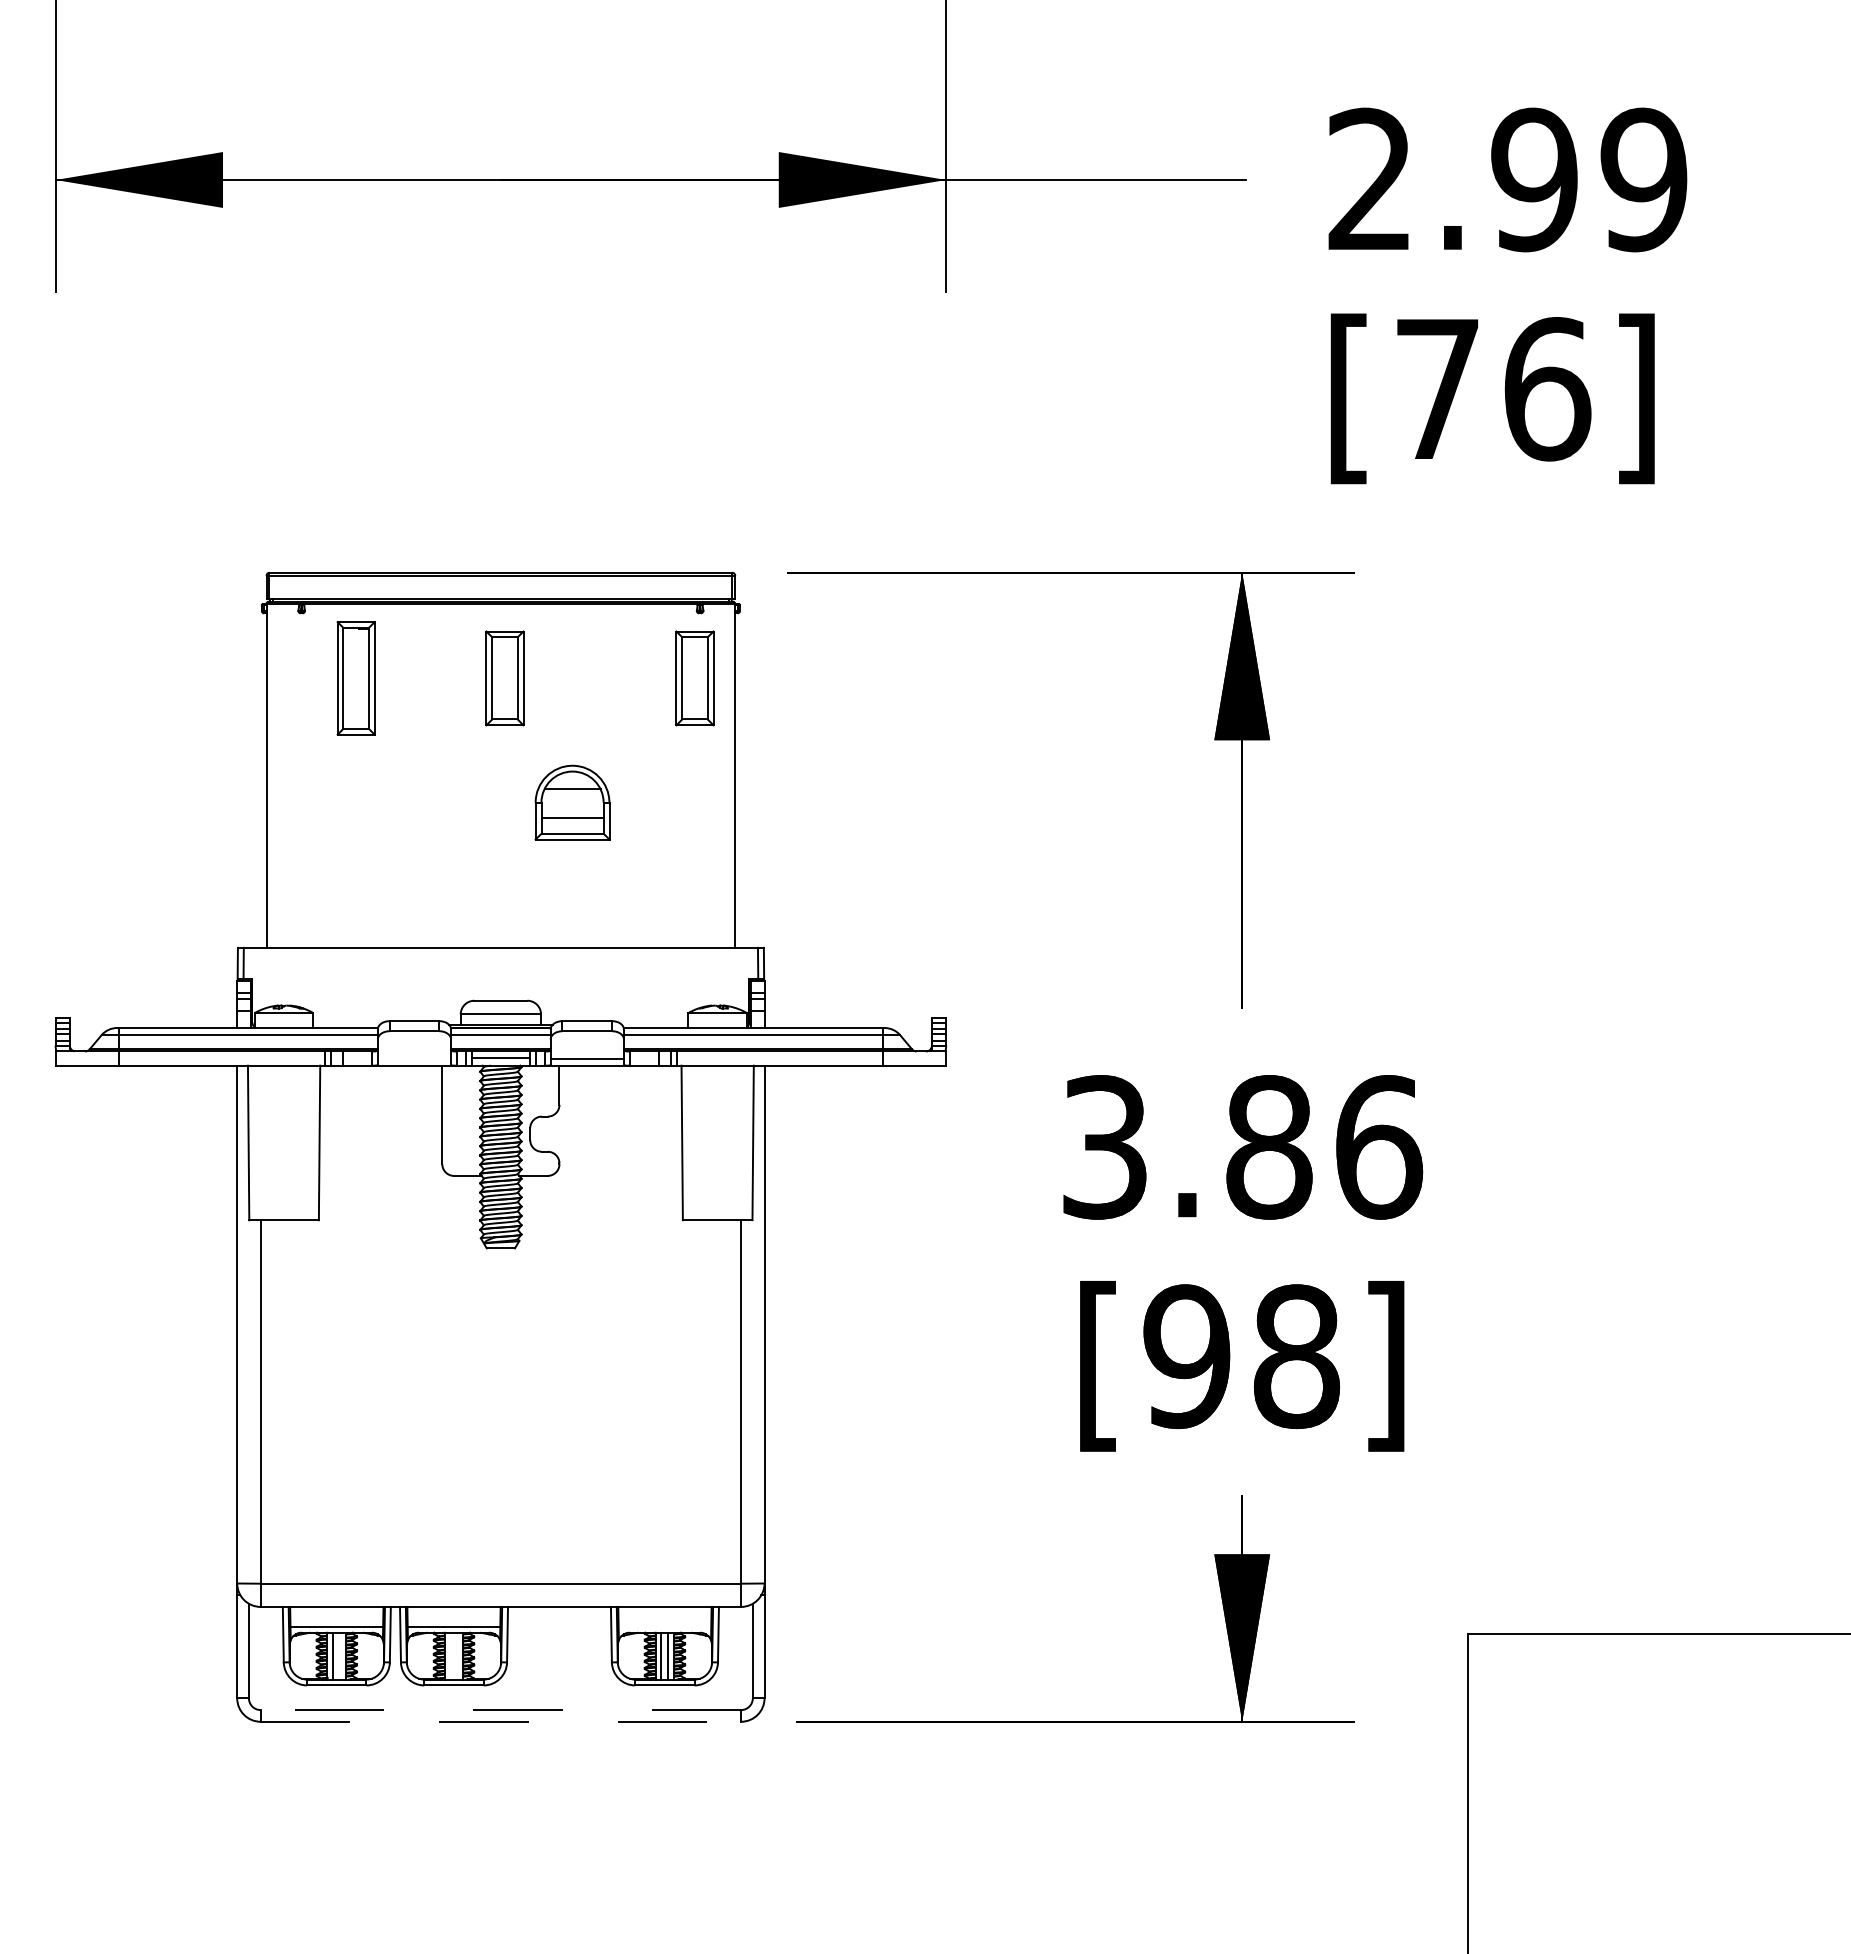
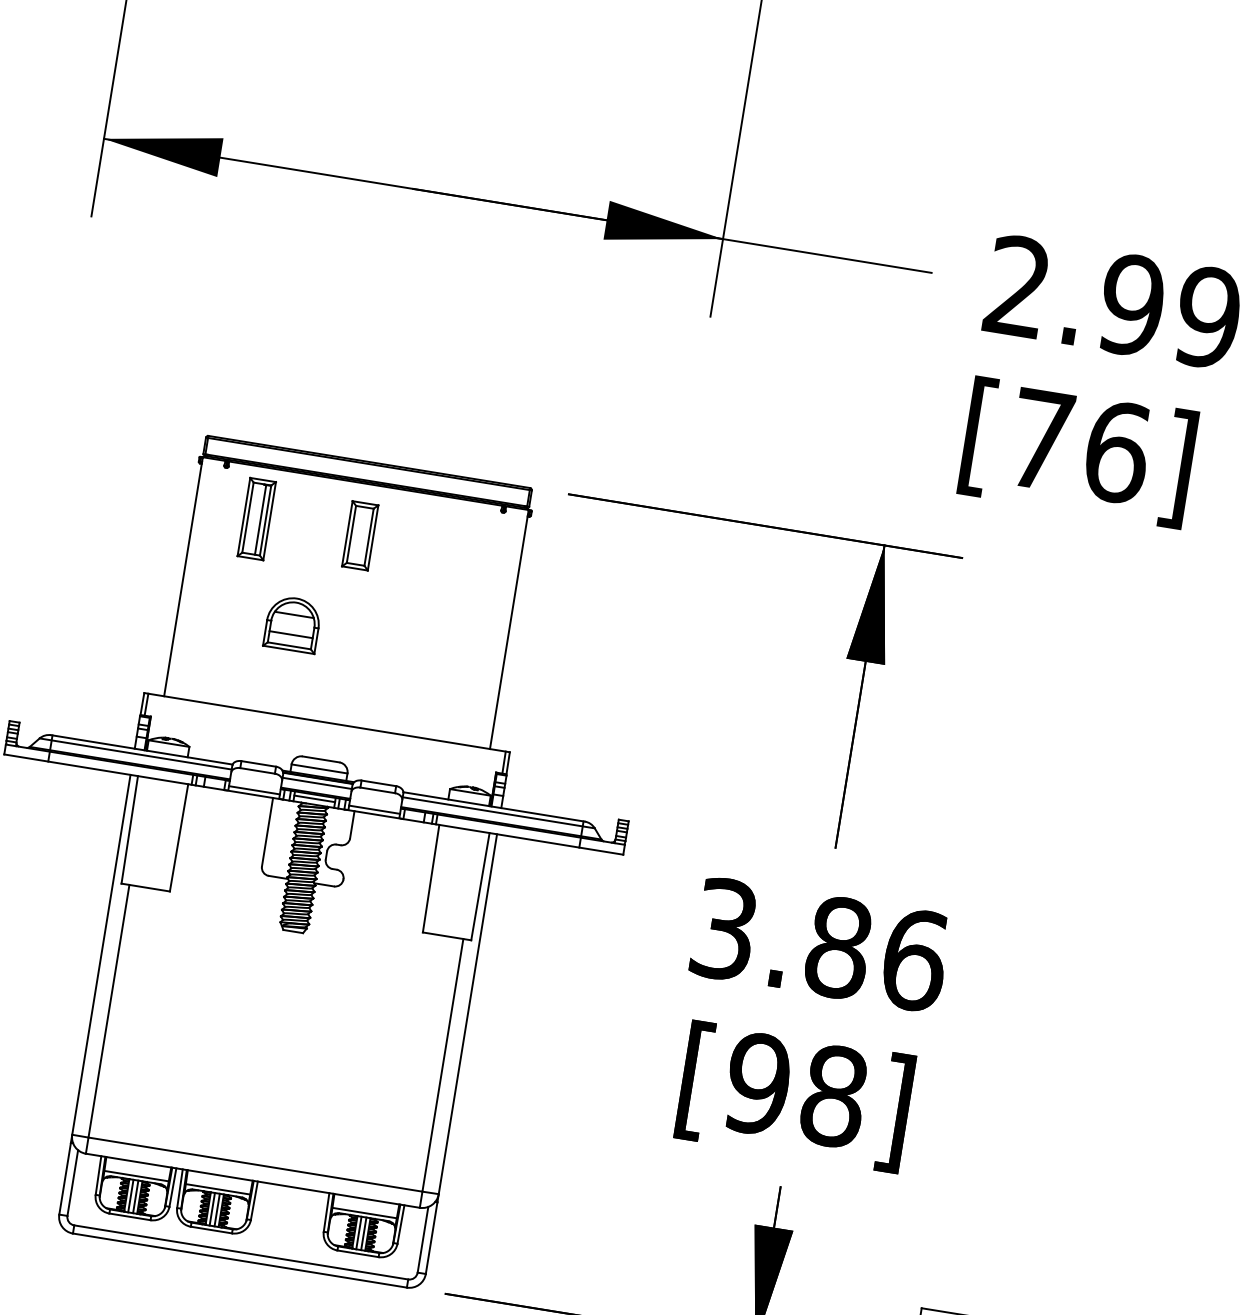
line: (361, 678) -> (260, 519), added
part: (694, 678) -> (491, 557), removed
part: (572, 802) -> (292, 624), moved
line: (414, 1059) -> (254, 790), added
line: (664, 1626) -> (364, 1212), added
line: (340, 1655) -> (135, 1196), added
line: (450, 1655) -> (212, 1208), added
line: (457, 1655) -> (217, 1209), added
line: (500, 1710) -> (240, 1252), dashed -> solid
line: (501, 1721) -> (240, 1260), dashed -> solid

